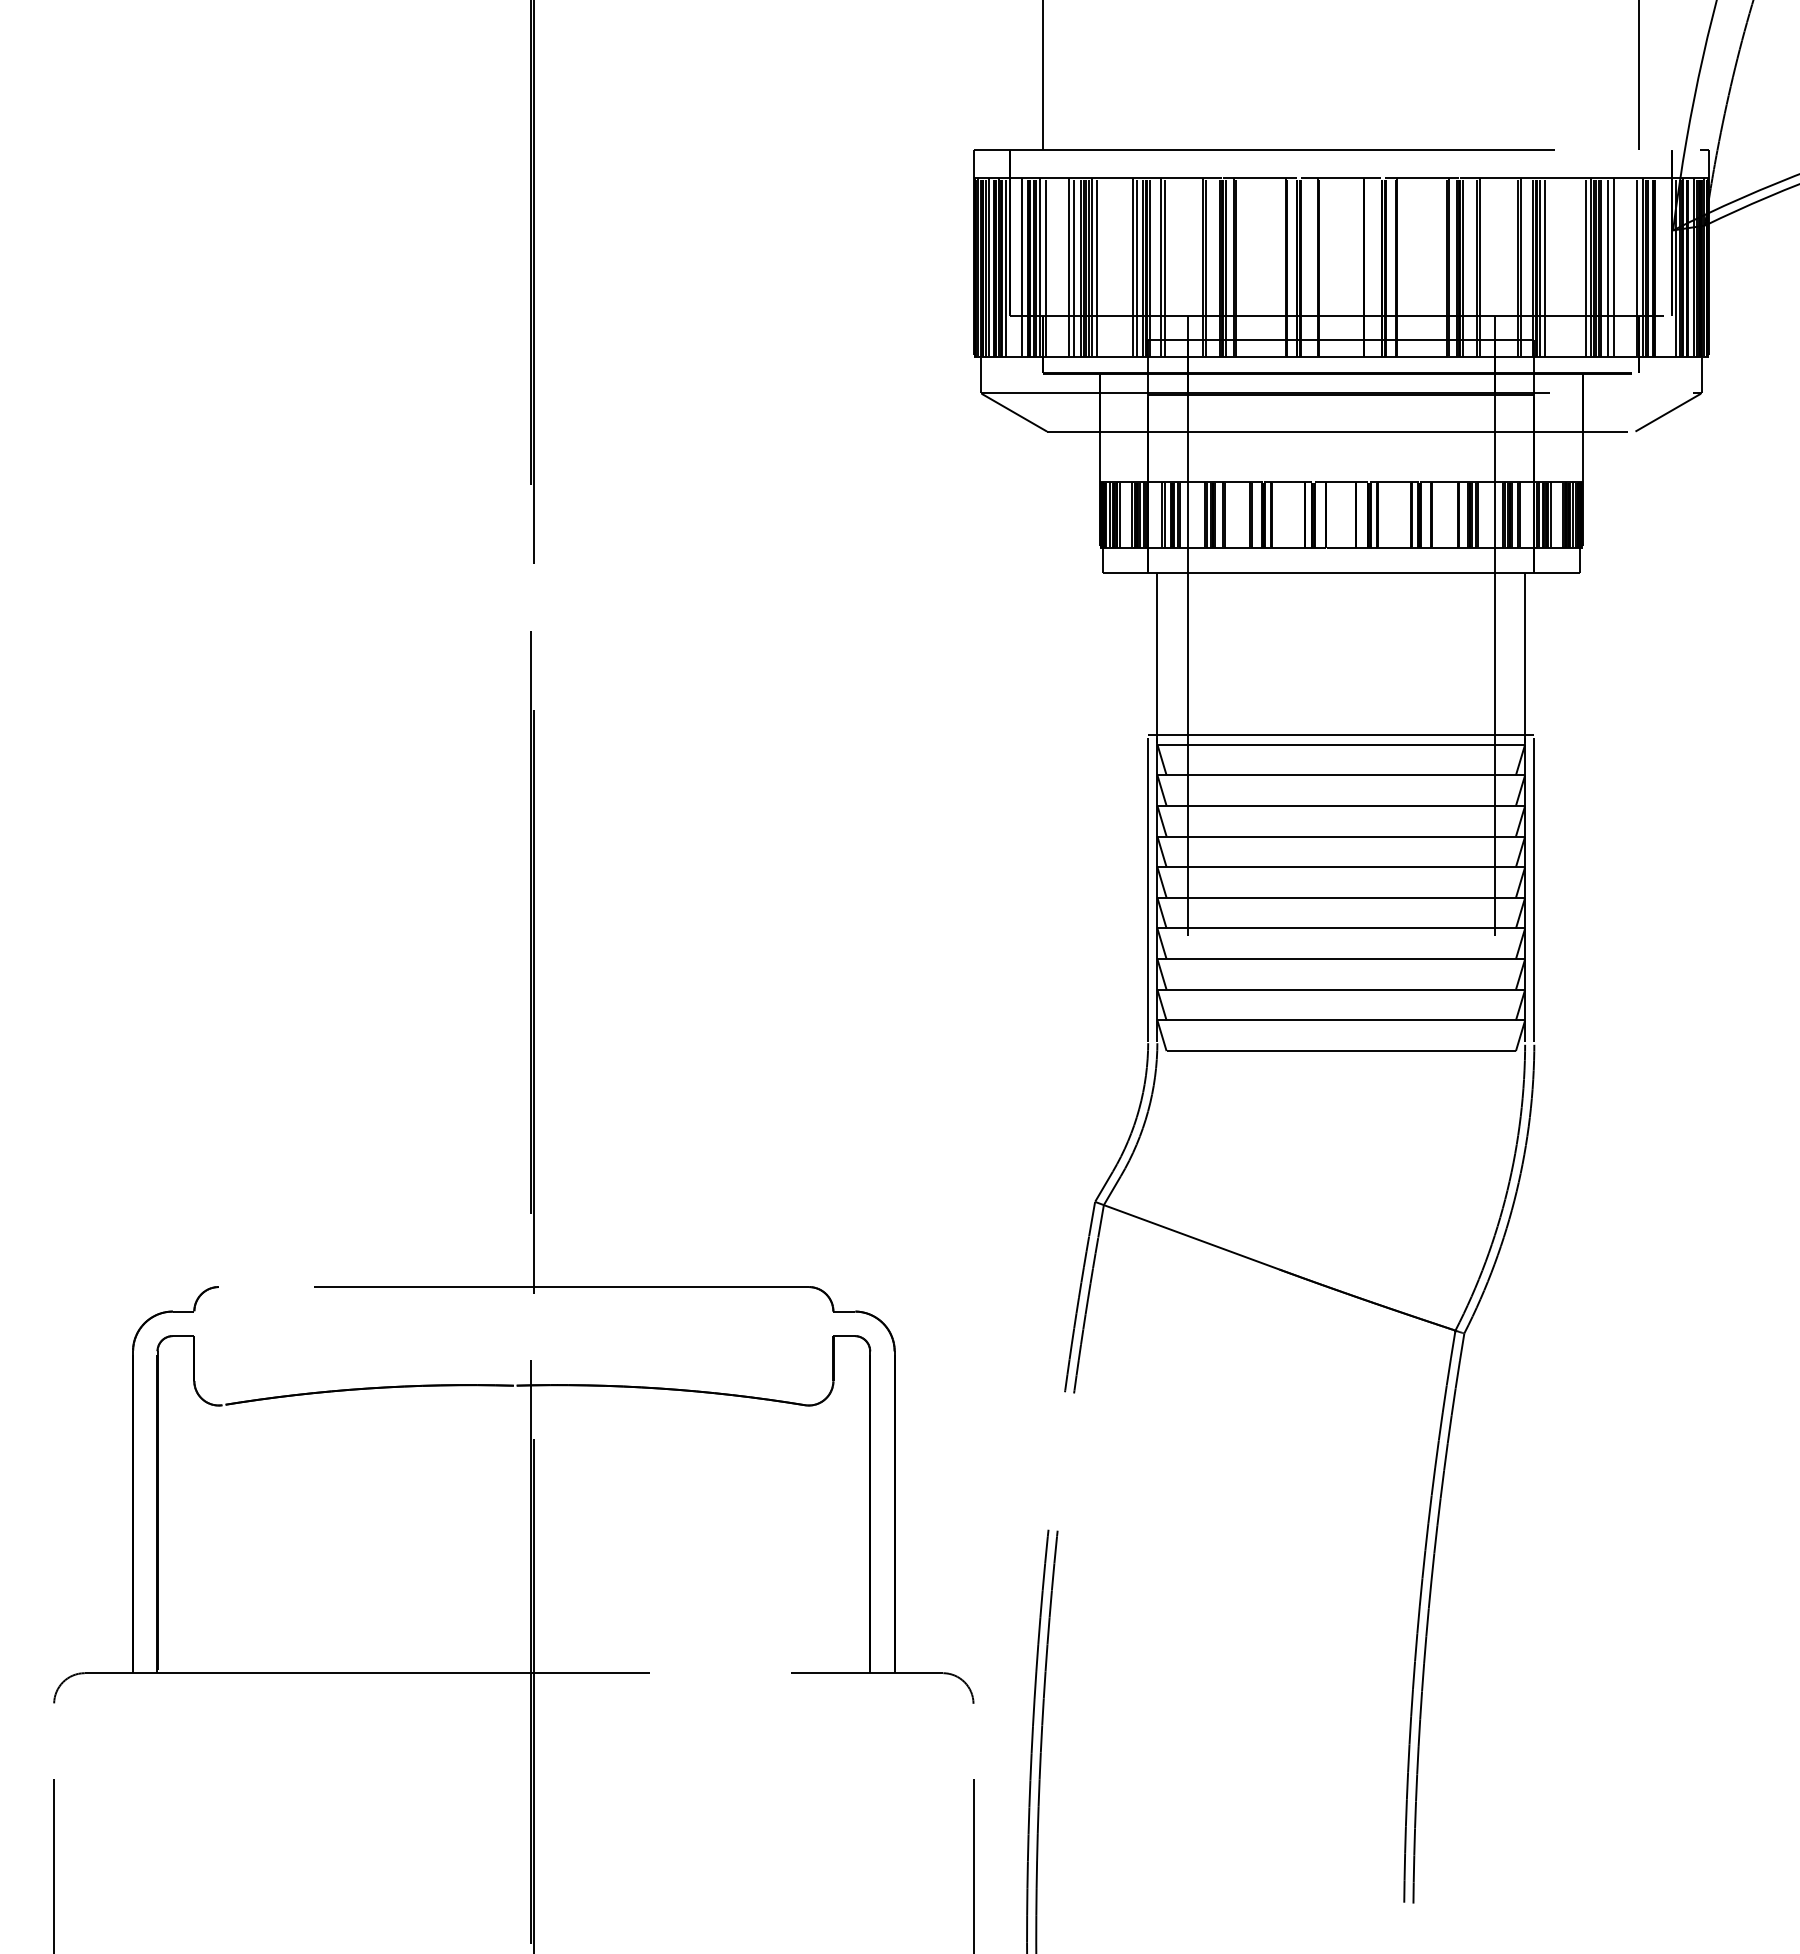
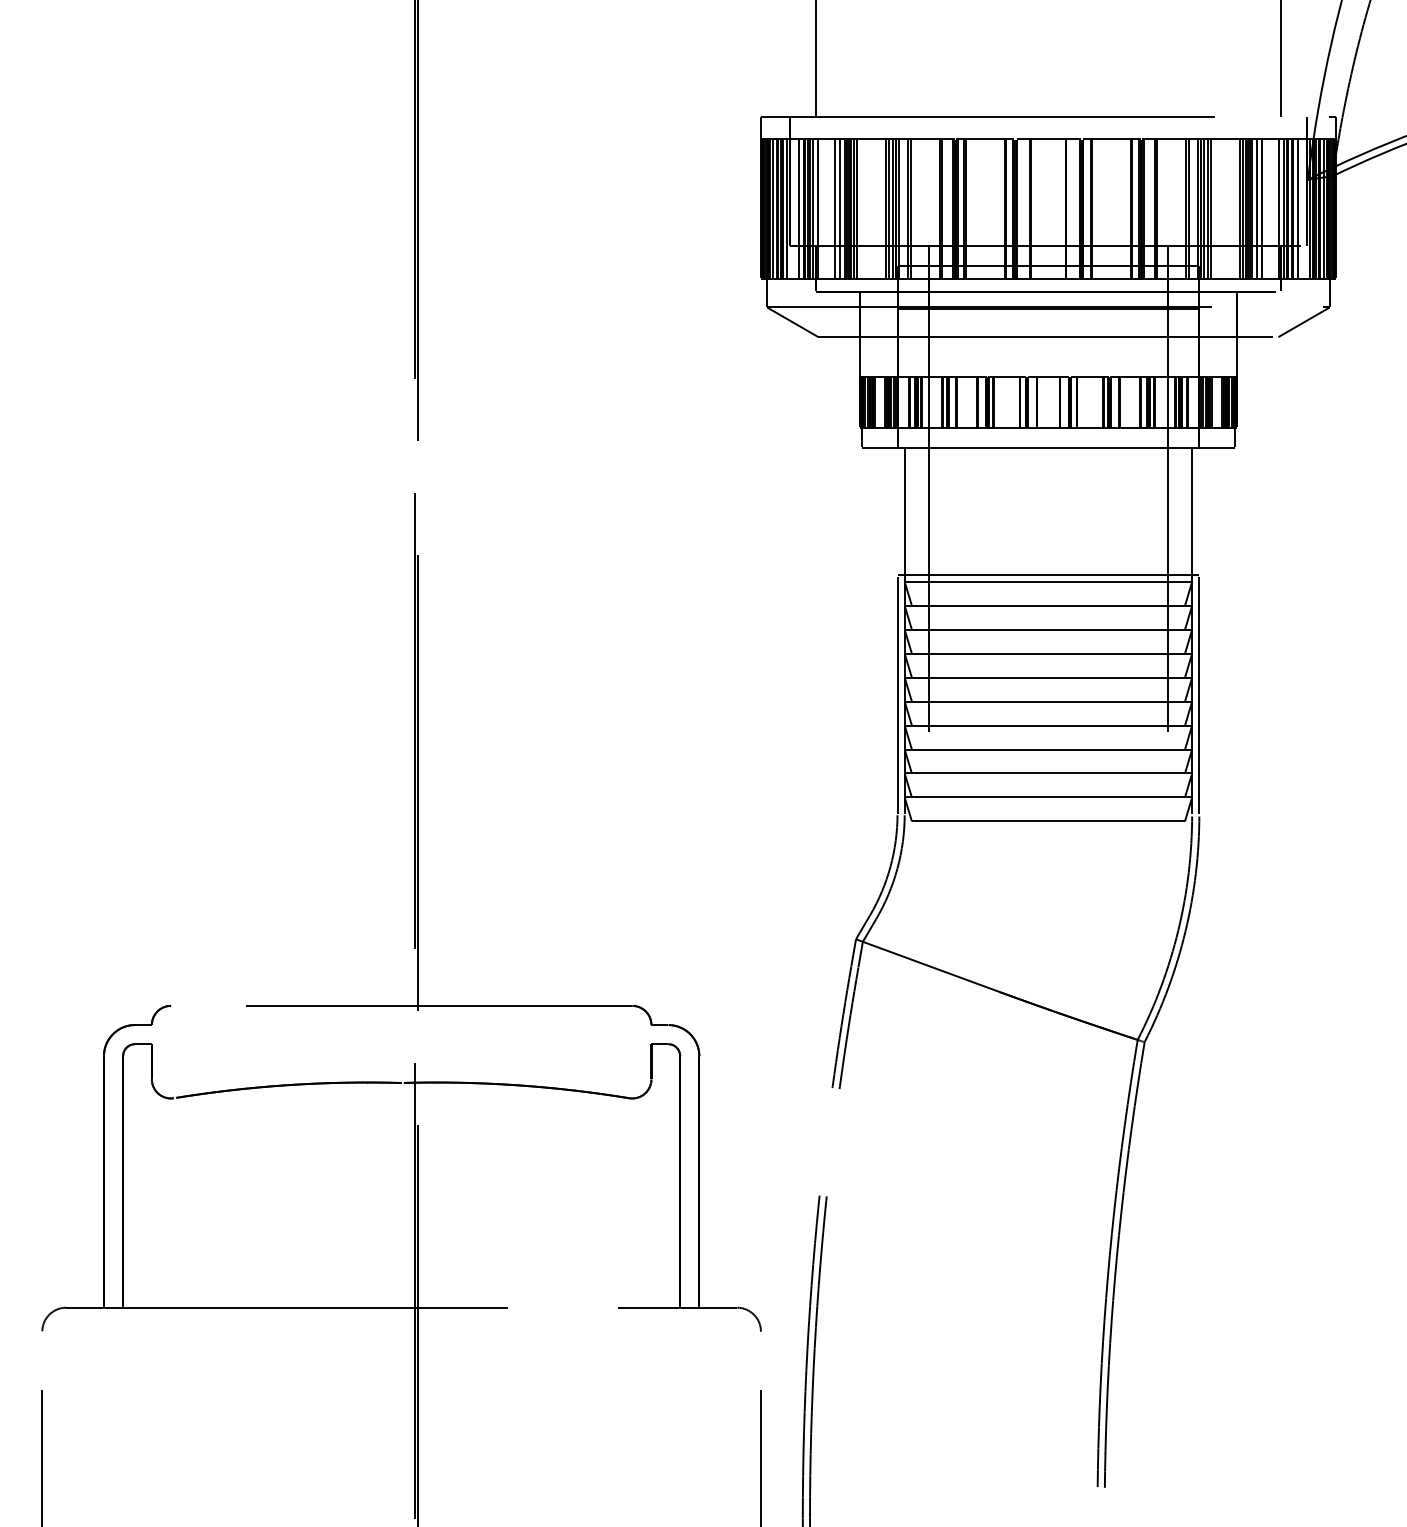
line: (1549, 267) -> (1211, 208), added
line: (1660, 267) -> (1297, 208), added

